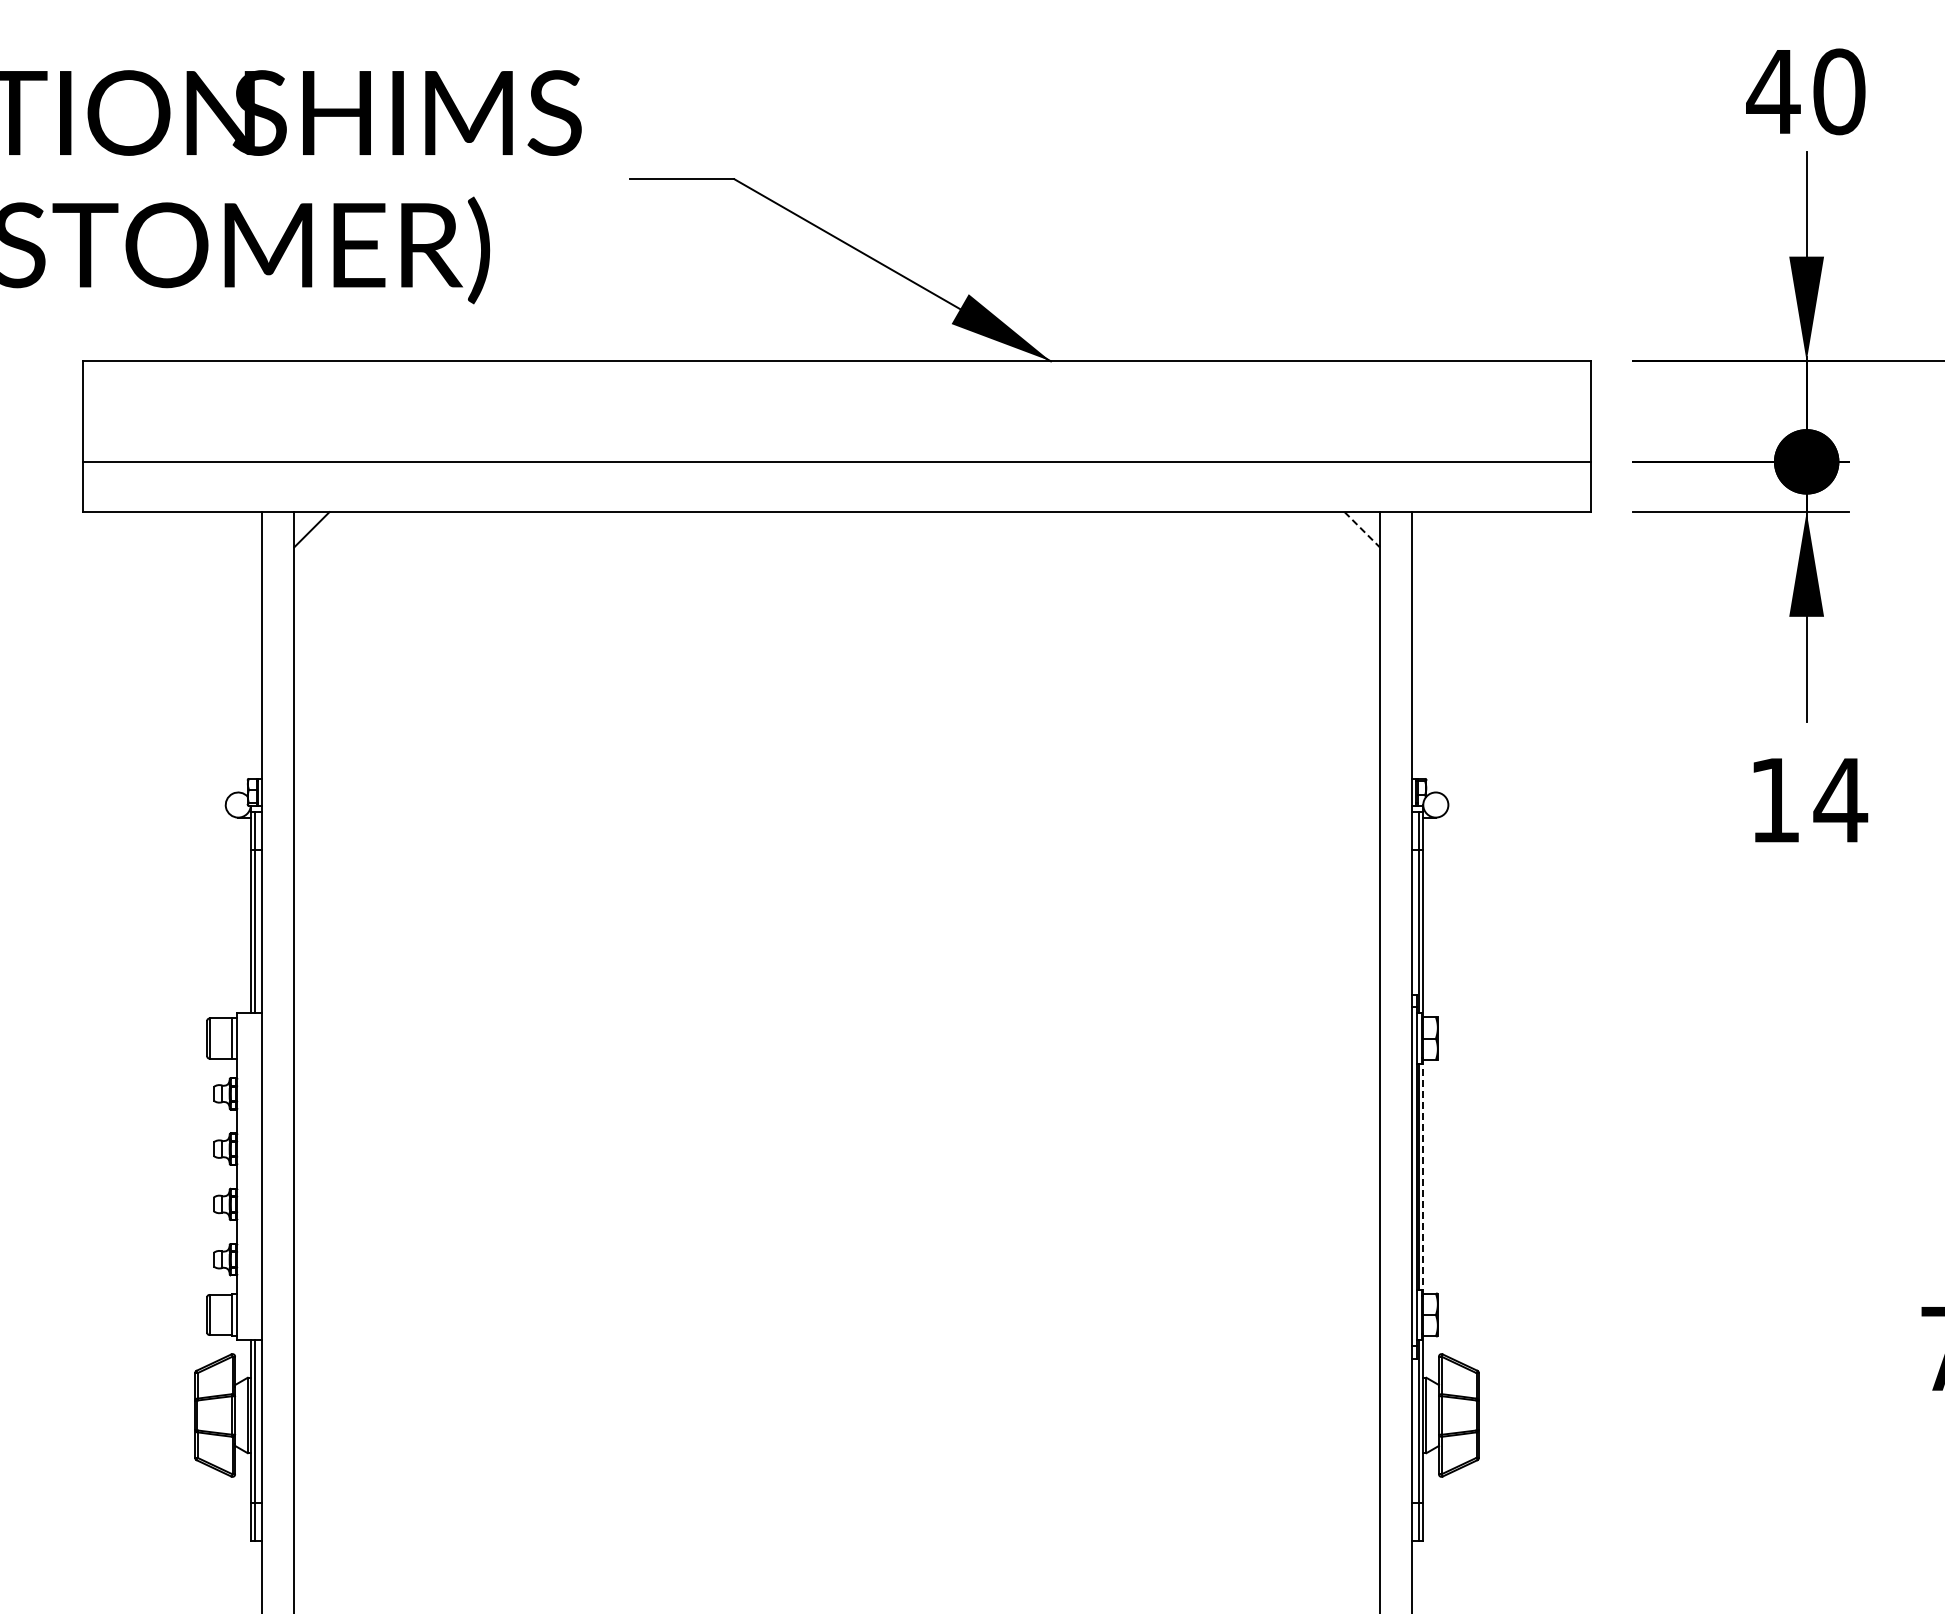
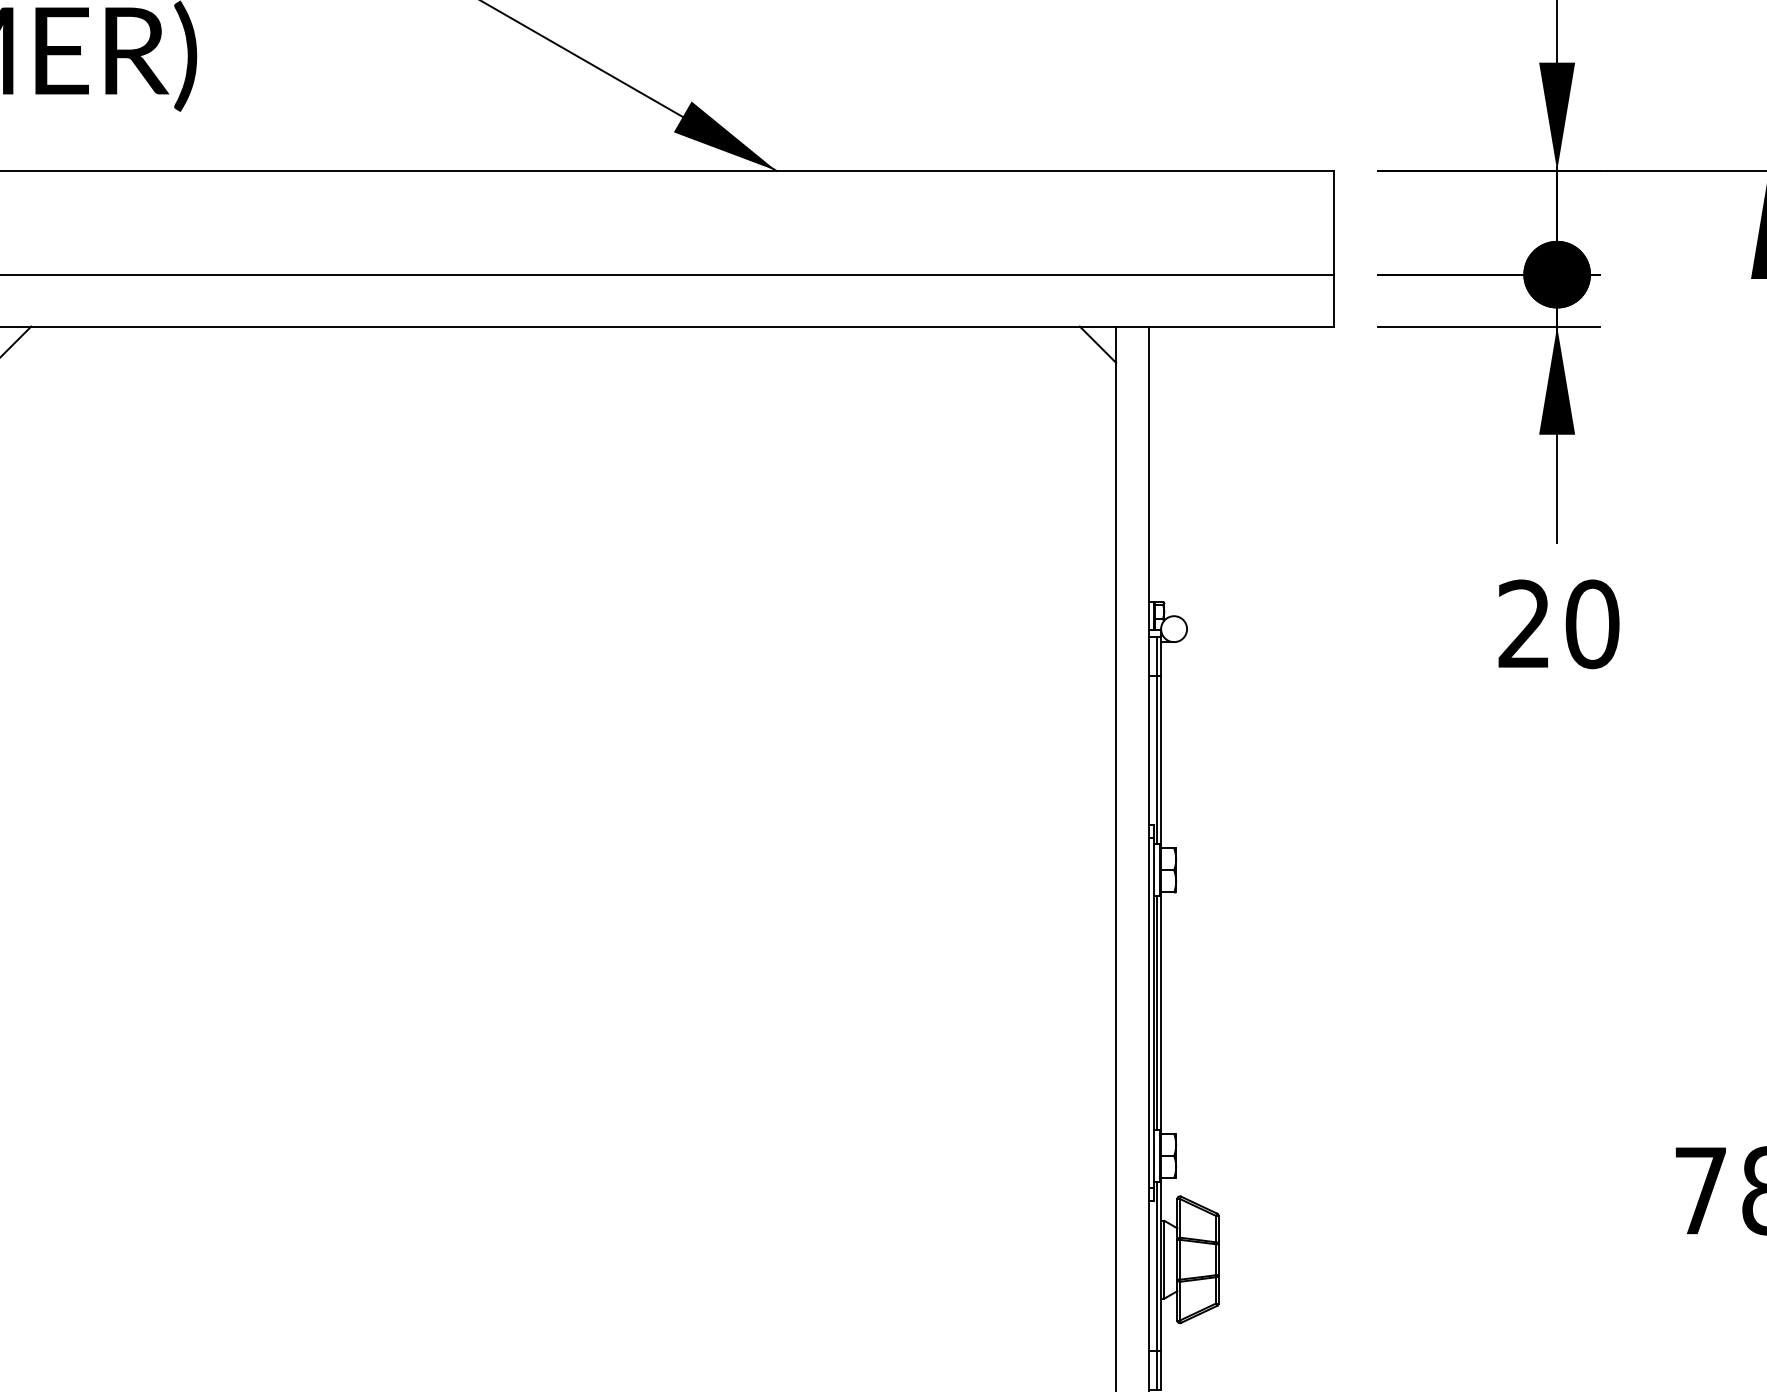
line: (1362, 529) -> (1098, 344), dashed -> solid
text: (1809, 800) -> (1560, 624), 14 -> 20
line: (1423, 1176) -> (1161, 1012), dashed -> solid

